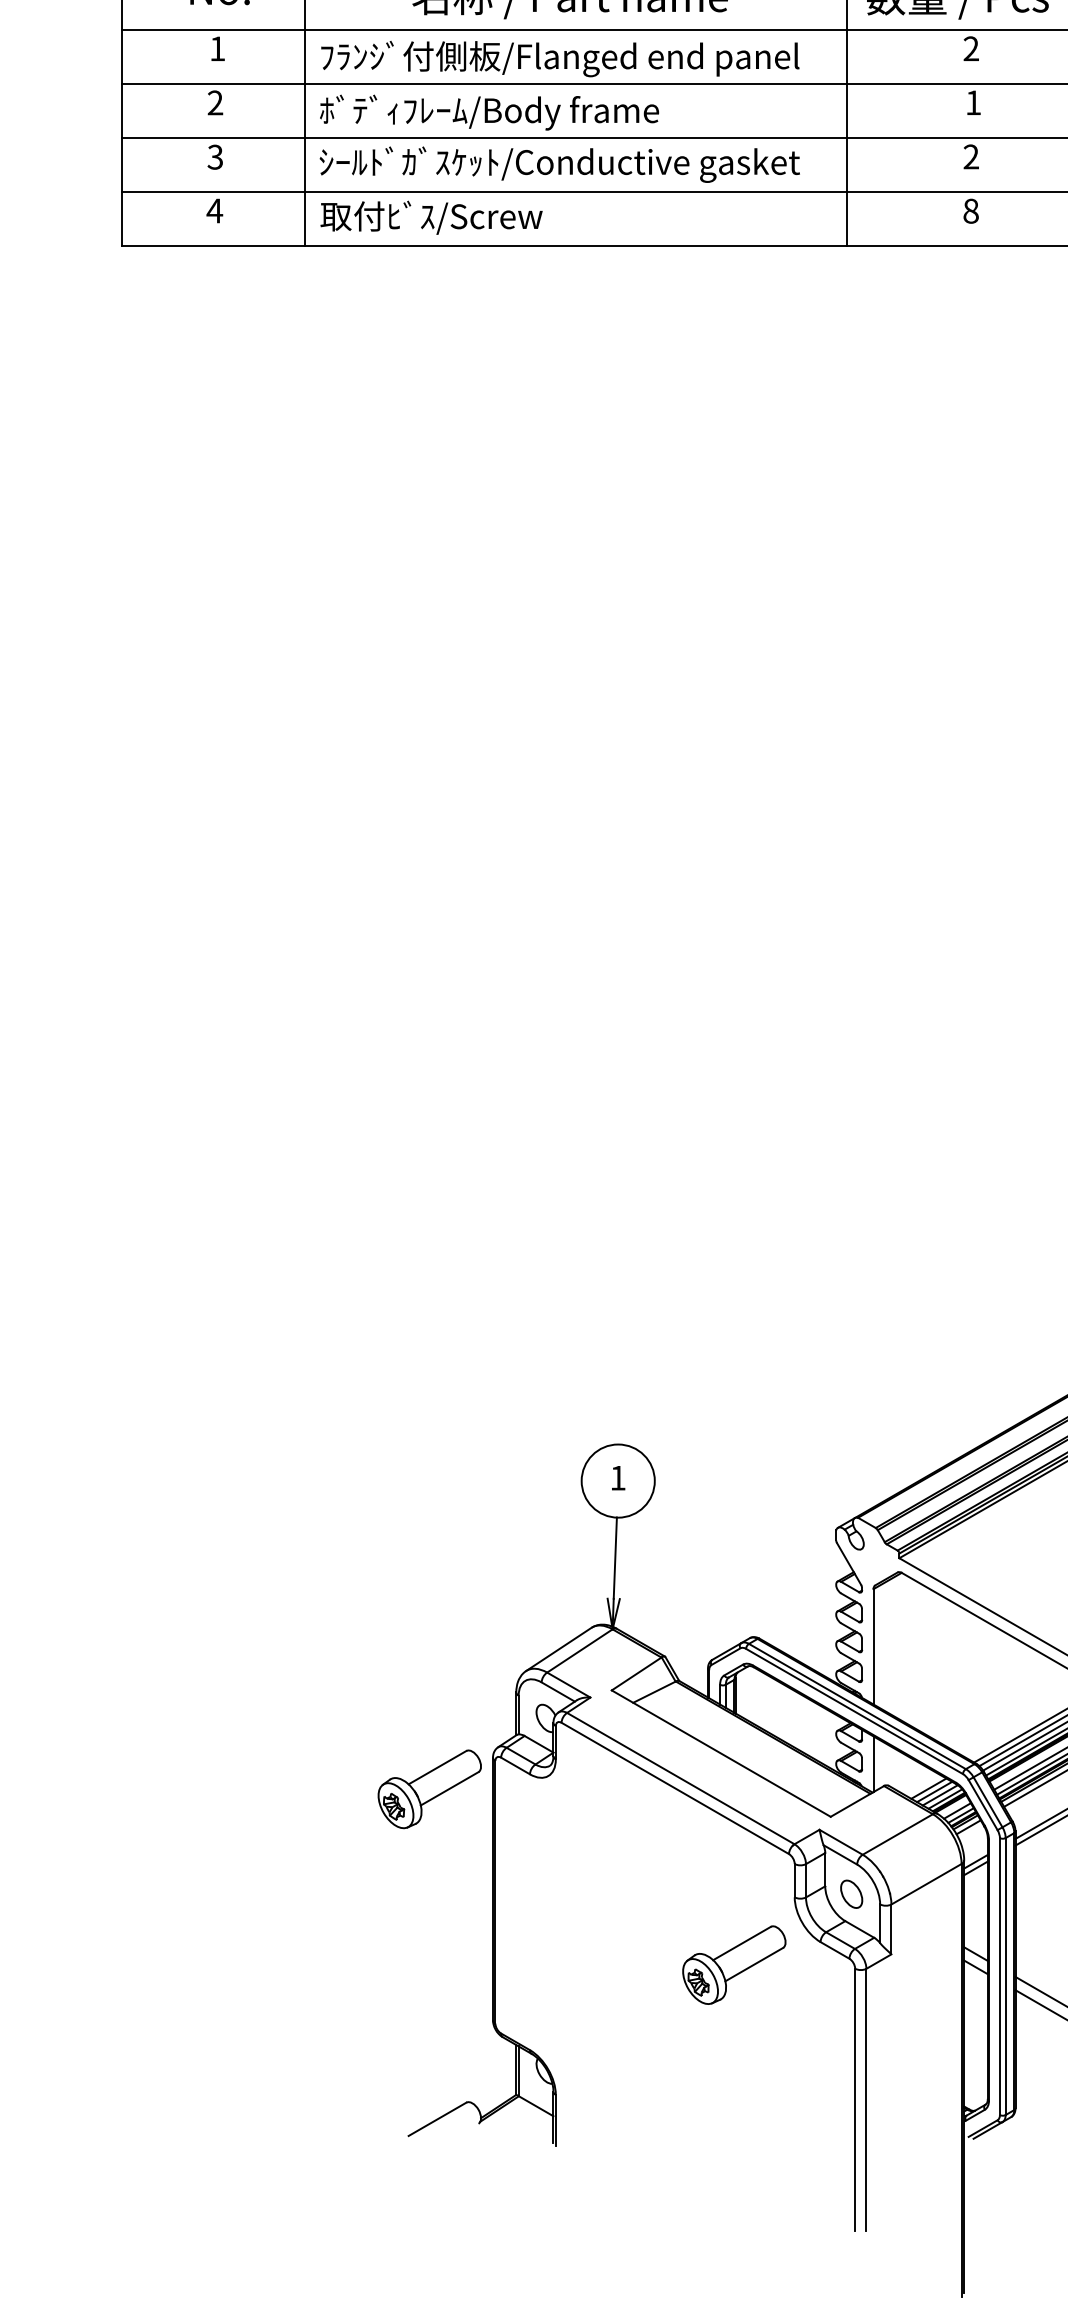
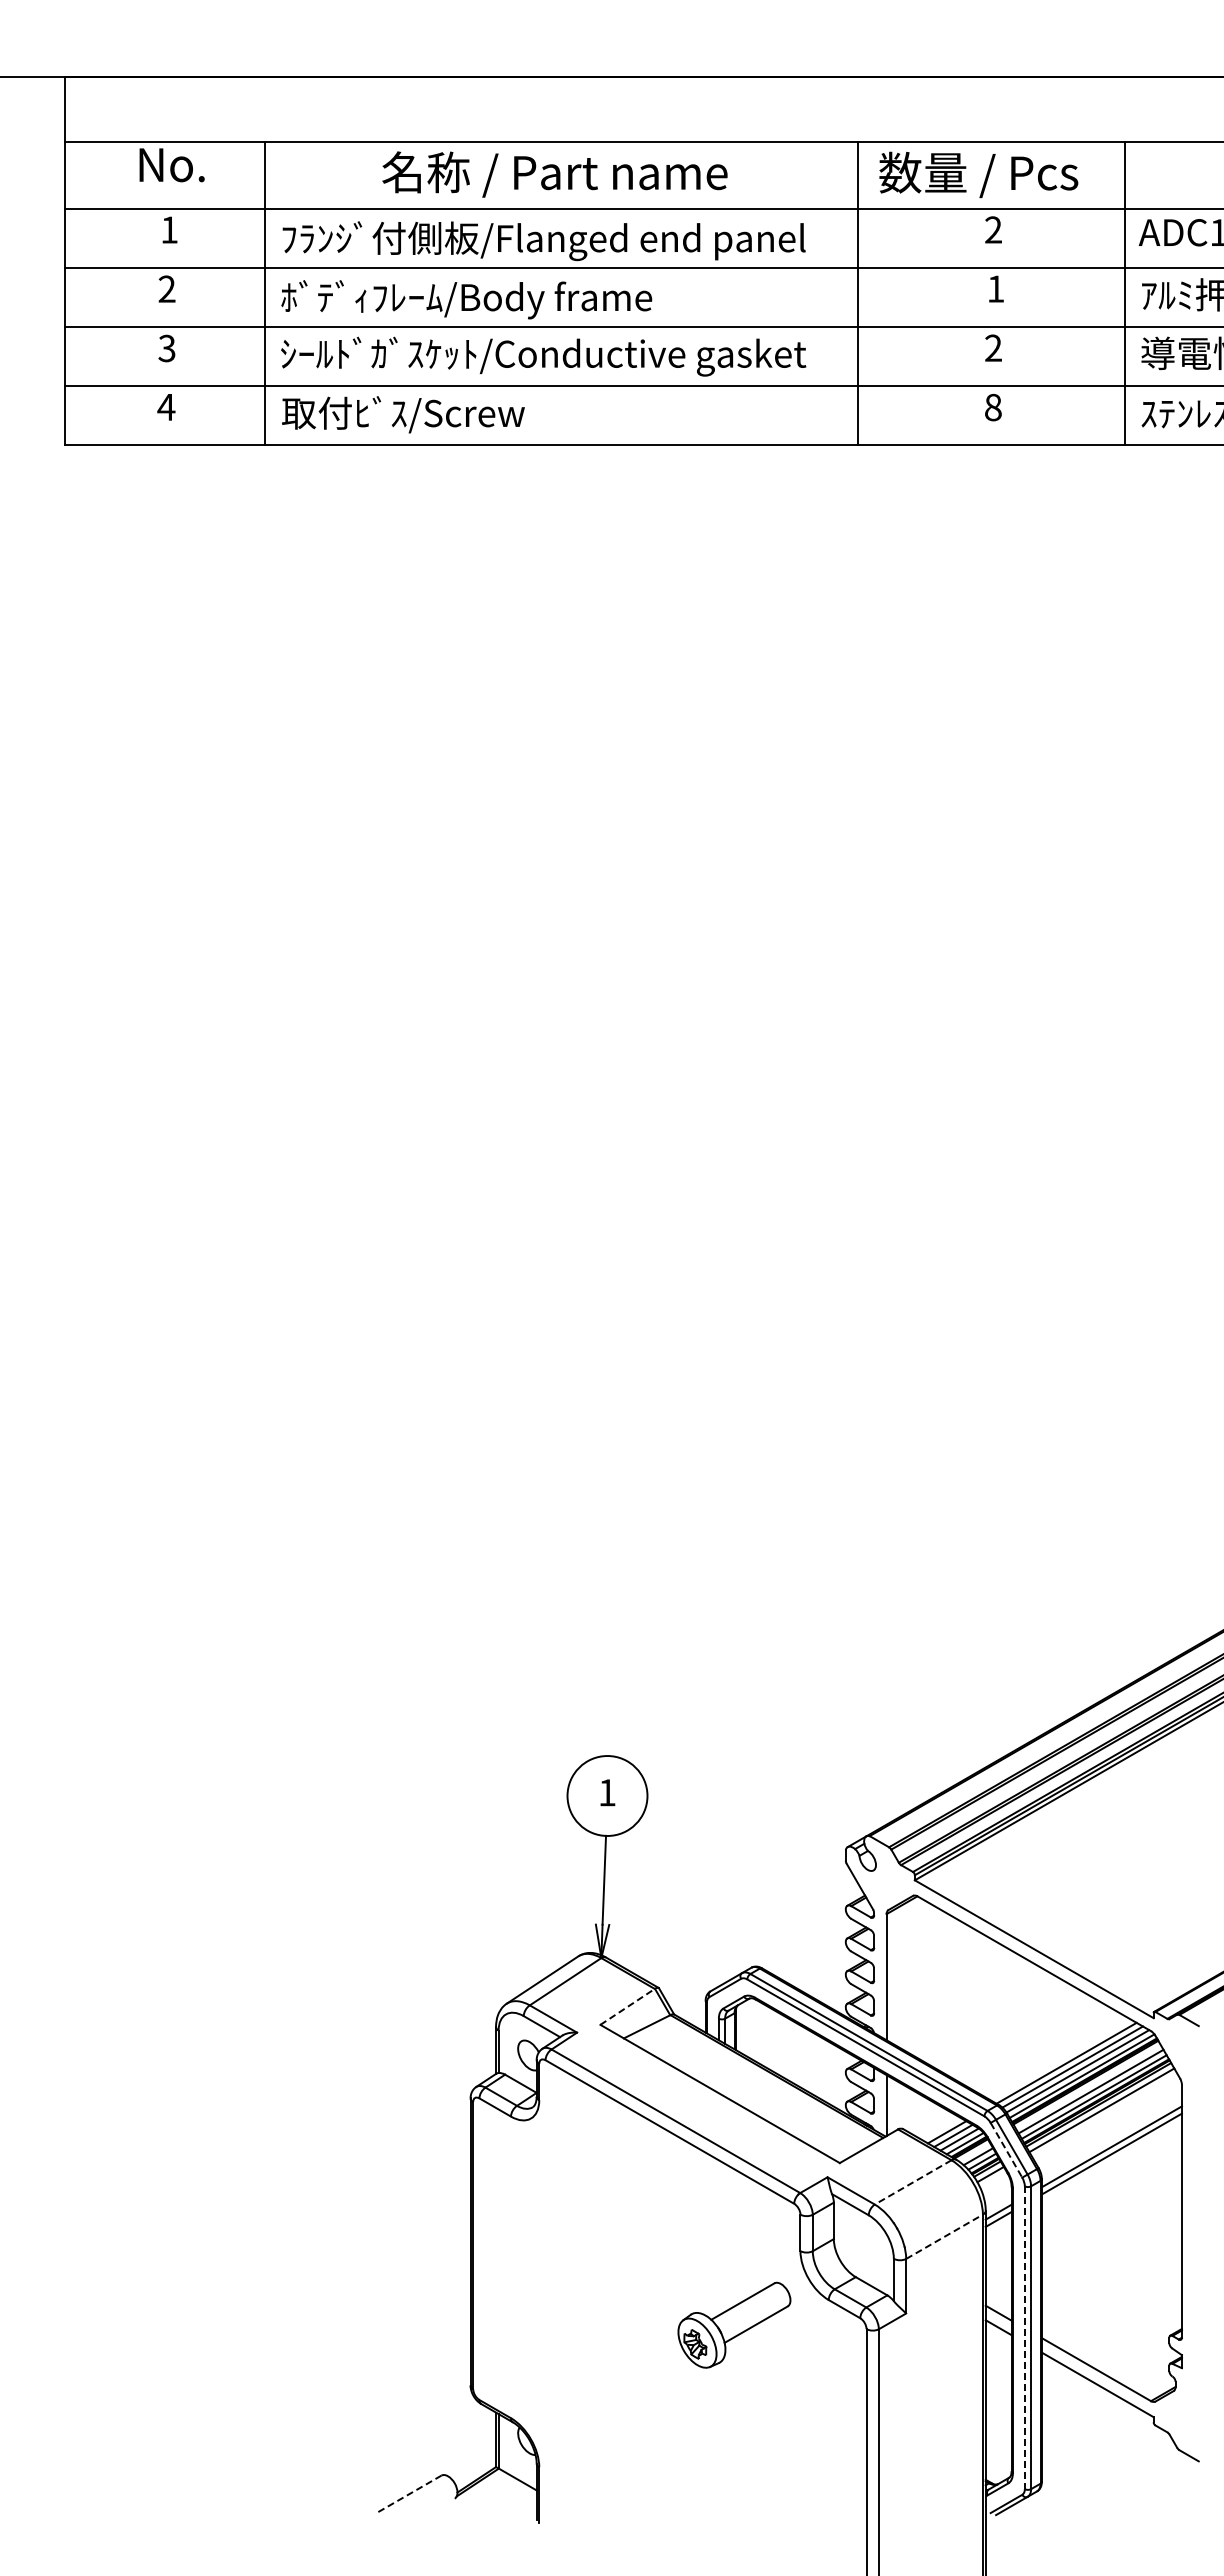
line: (636, 1673) -> (627, 2006), solid -> dashed
part: (429, 1788) -> (401, 2132), removed
line: (983, 1805) -> (1006, 2150), solid -> dashed
line: (897, 1834) -> (912, 2182), solid -> dashed
line: (926, 1883) -> (944, 2236), solid -> dashed
part: (851, 1894) -> (862, 2247), removed
line: (999, 1977) -> (1024, 2338), solid -> dashed
line: (438, 2119) -> (410, 2493), solid -> dashed

